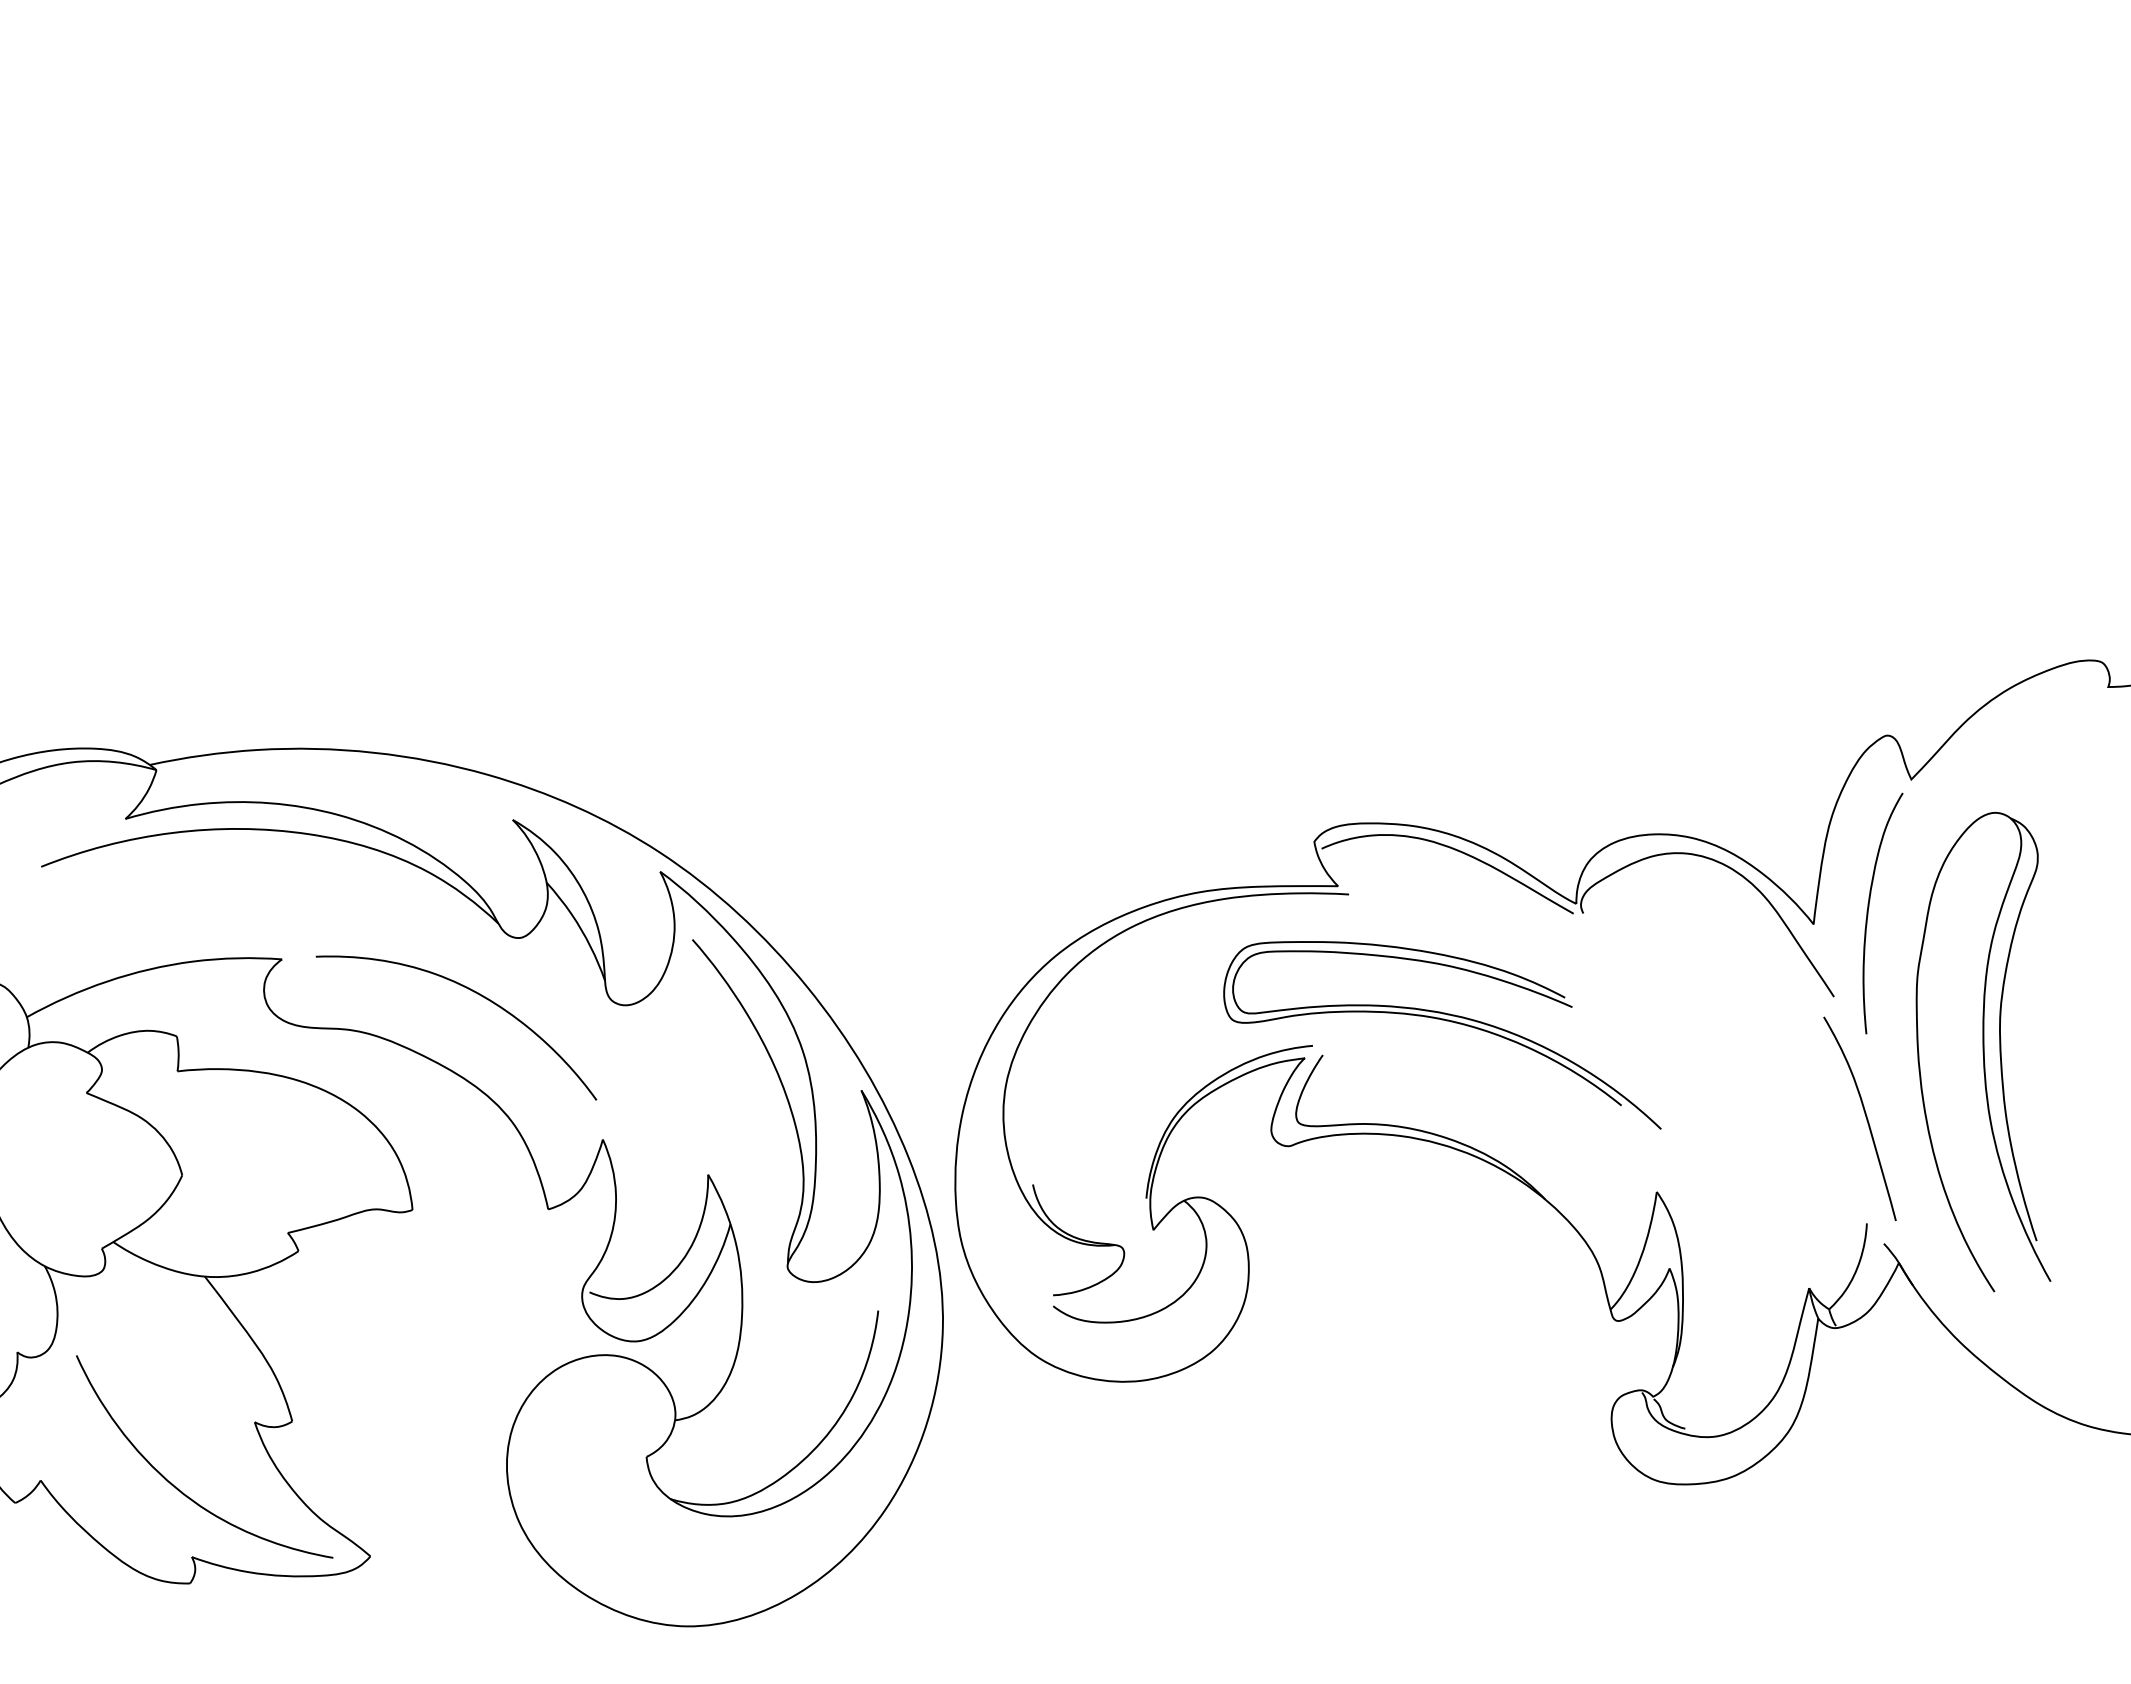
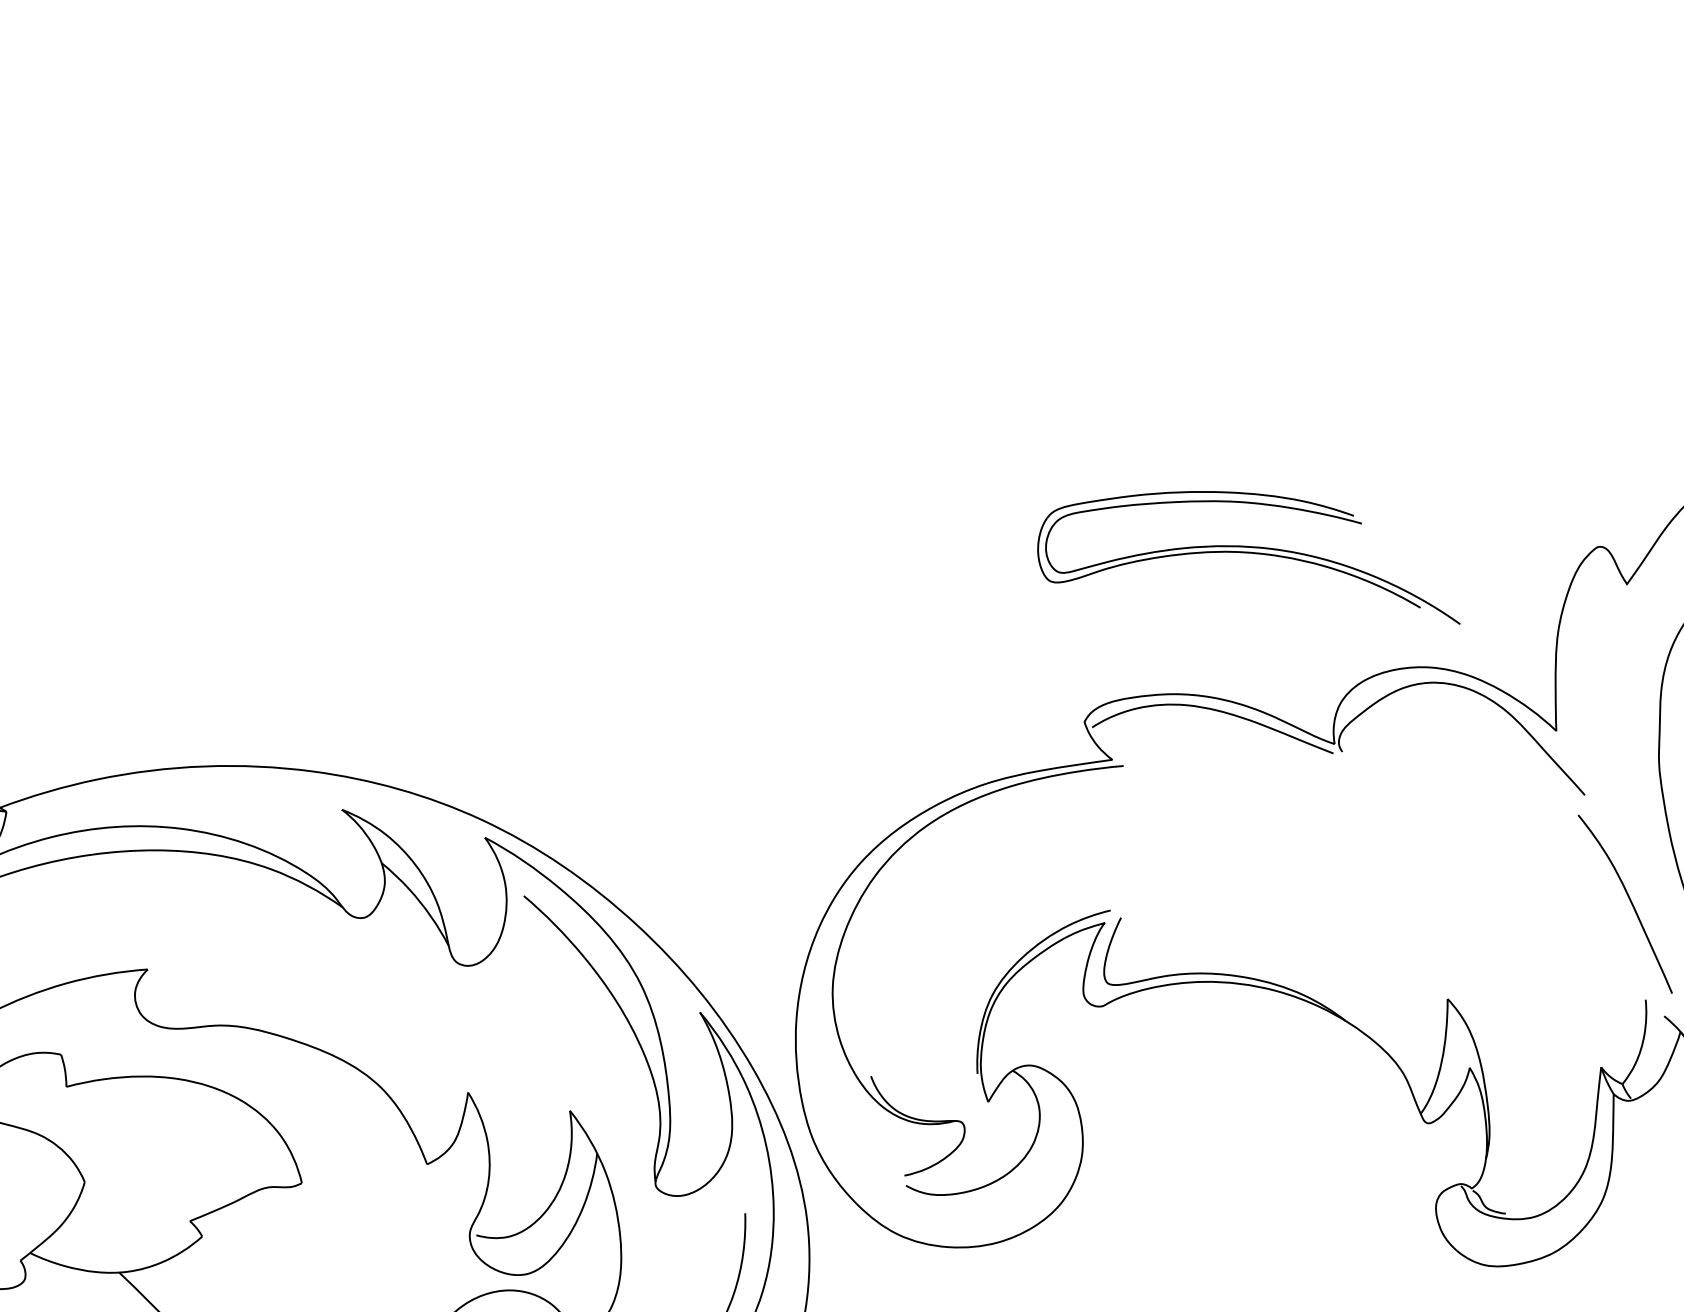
curve: (1868, 913) -> (1605, 713), removed
curve: (473, 992) -> (328, 974), removed
part: (1446, 1021) -> (1247, 553), moved

